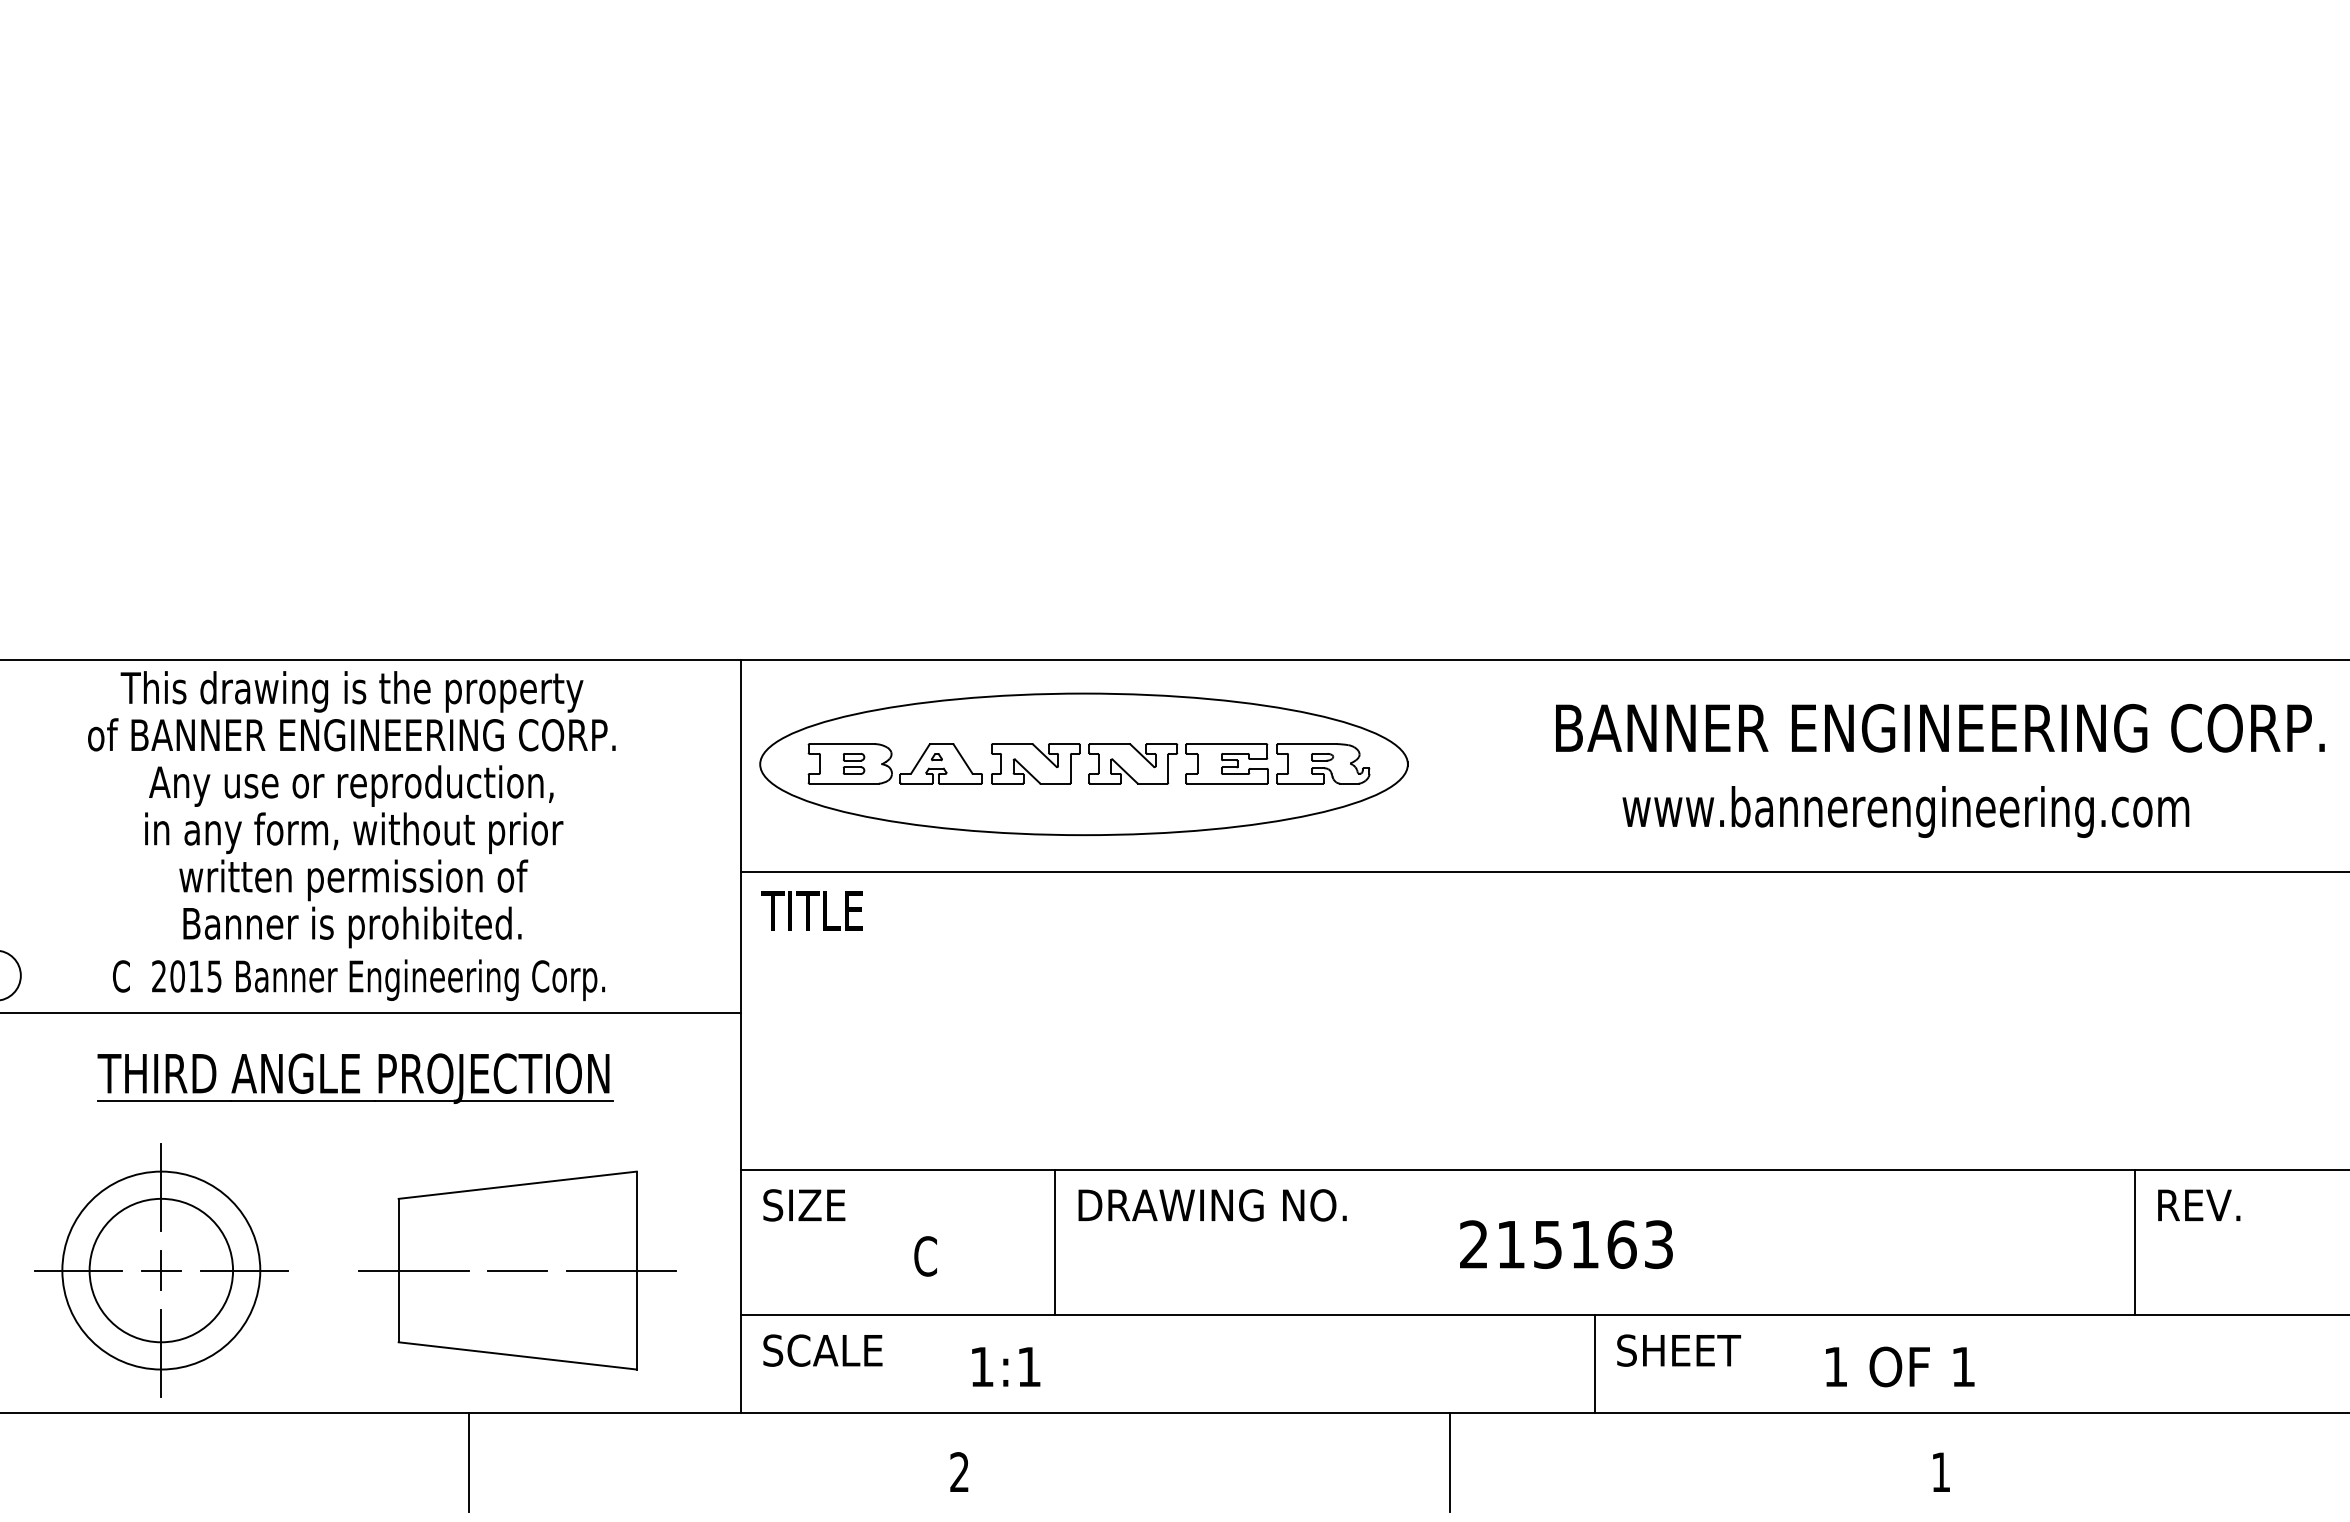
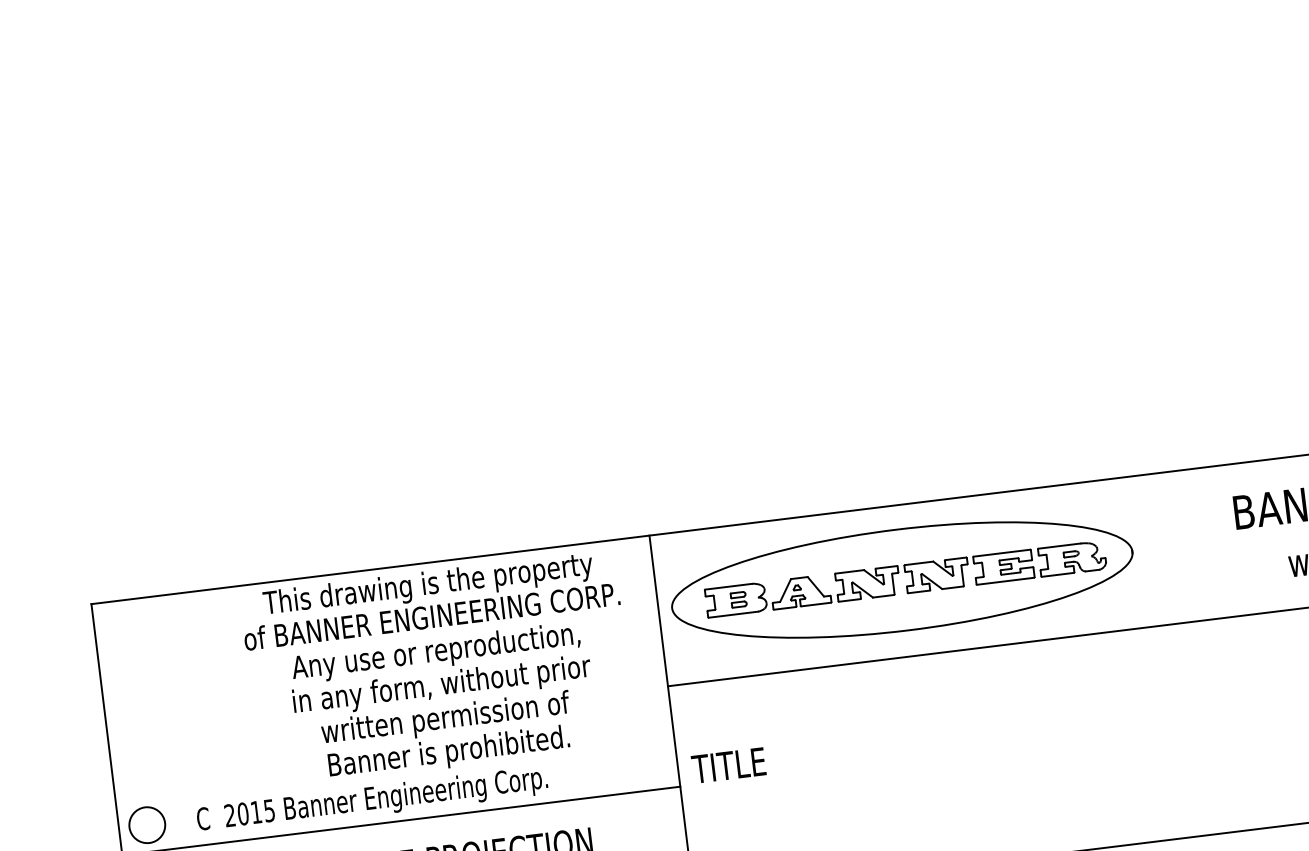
text: (351, 809) -> (438, 669), moved
text: (811, 910) -> (728, 765), moved
text: (358, 980) -> (372, 801), moved

